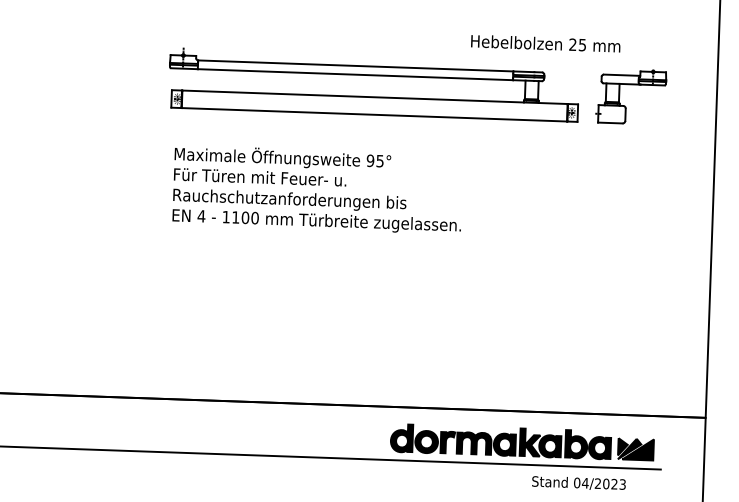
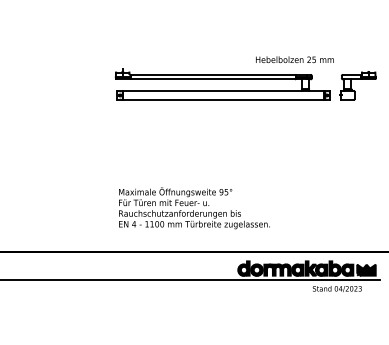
text: (544, 43) -> (294, 59), moved
text: (317, 190) -> (194, 208), moved

